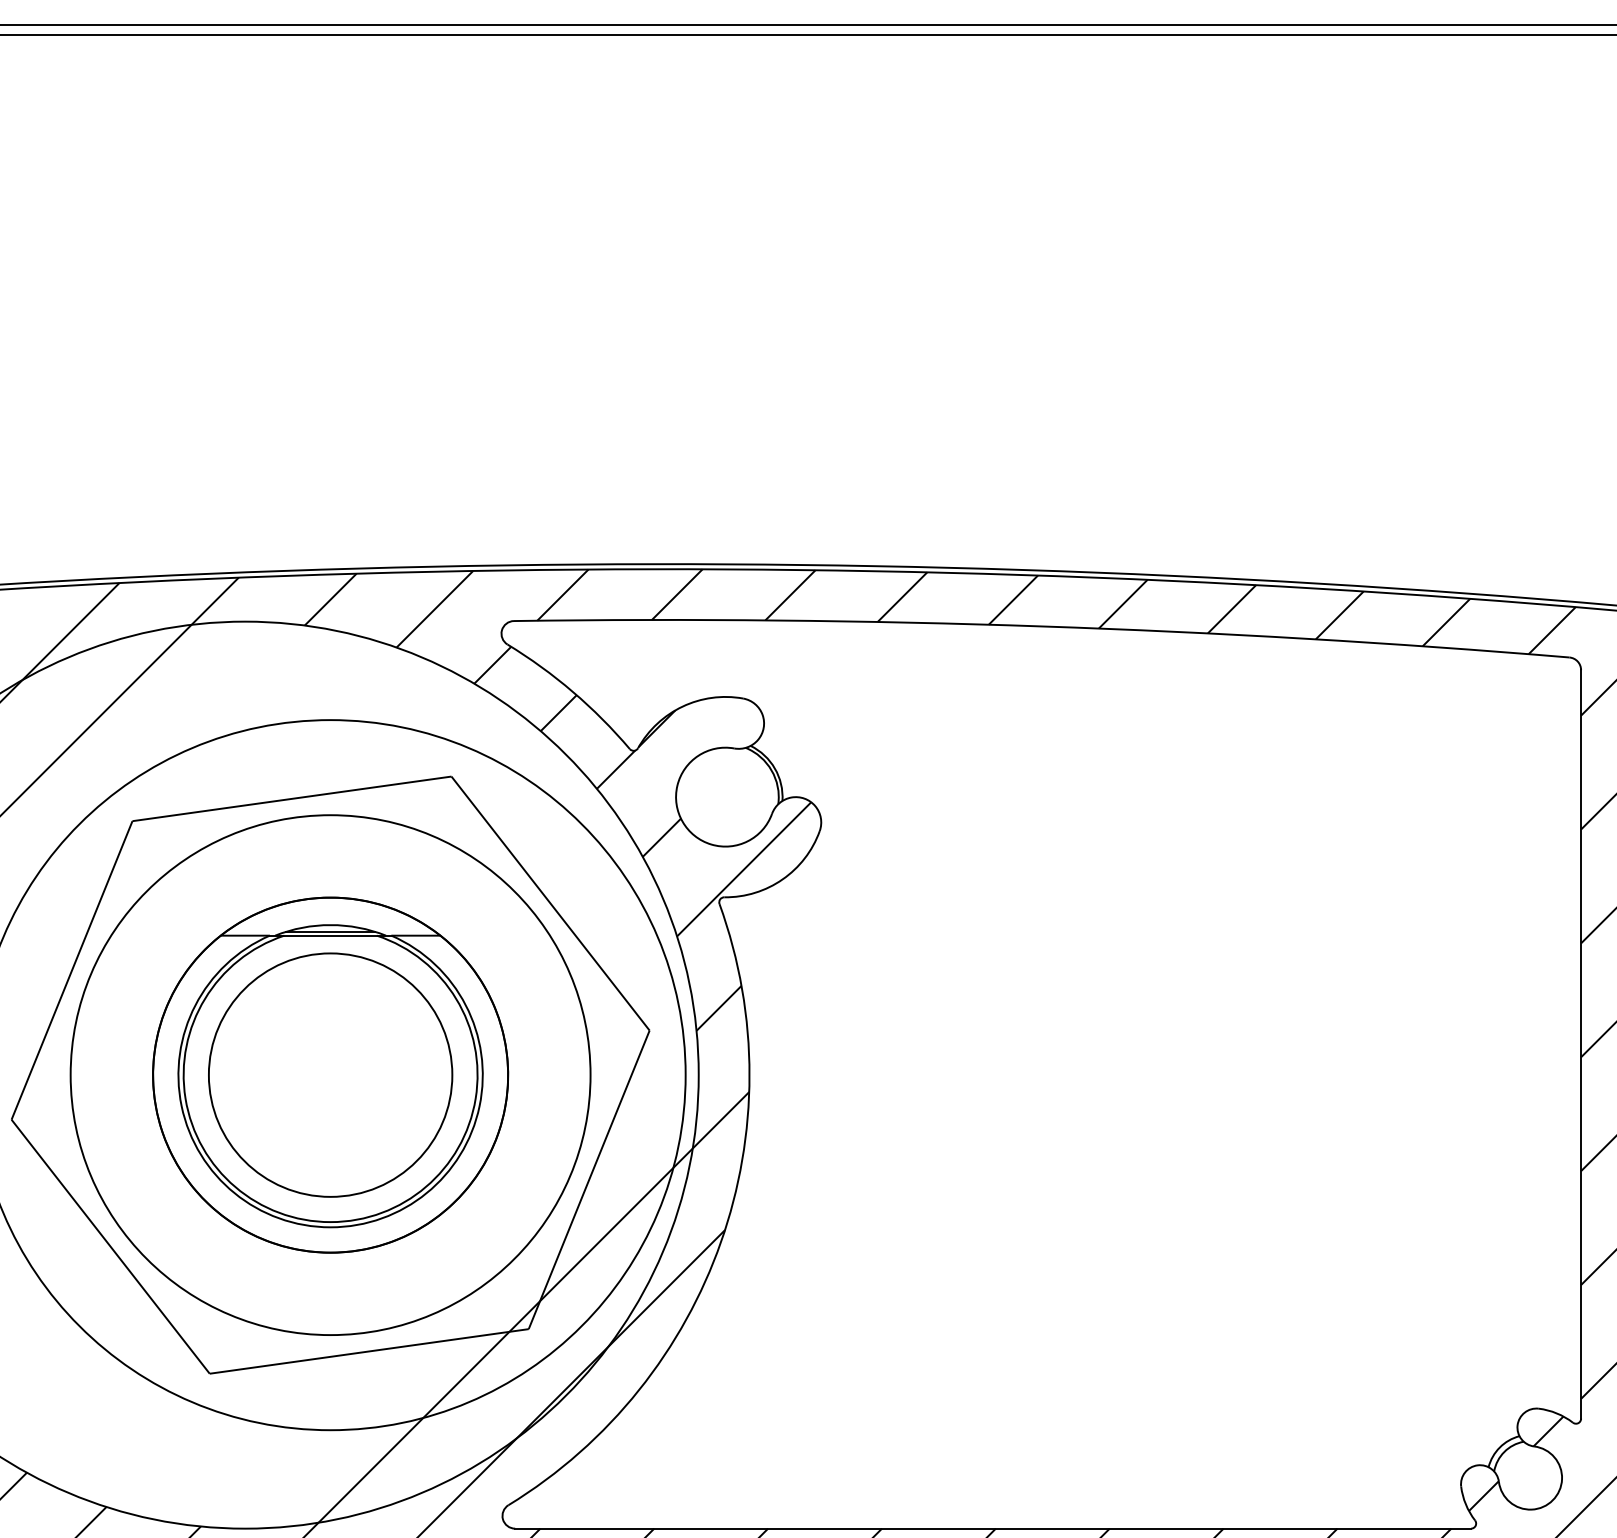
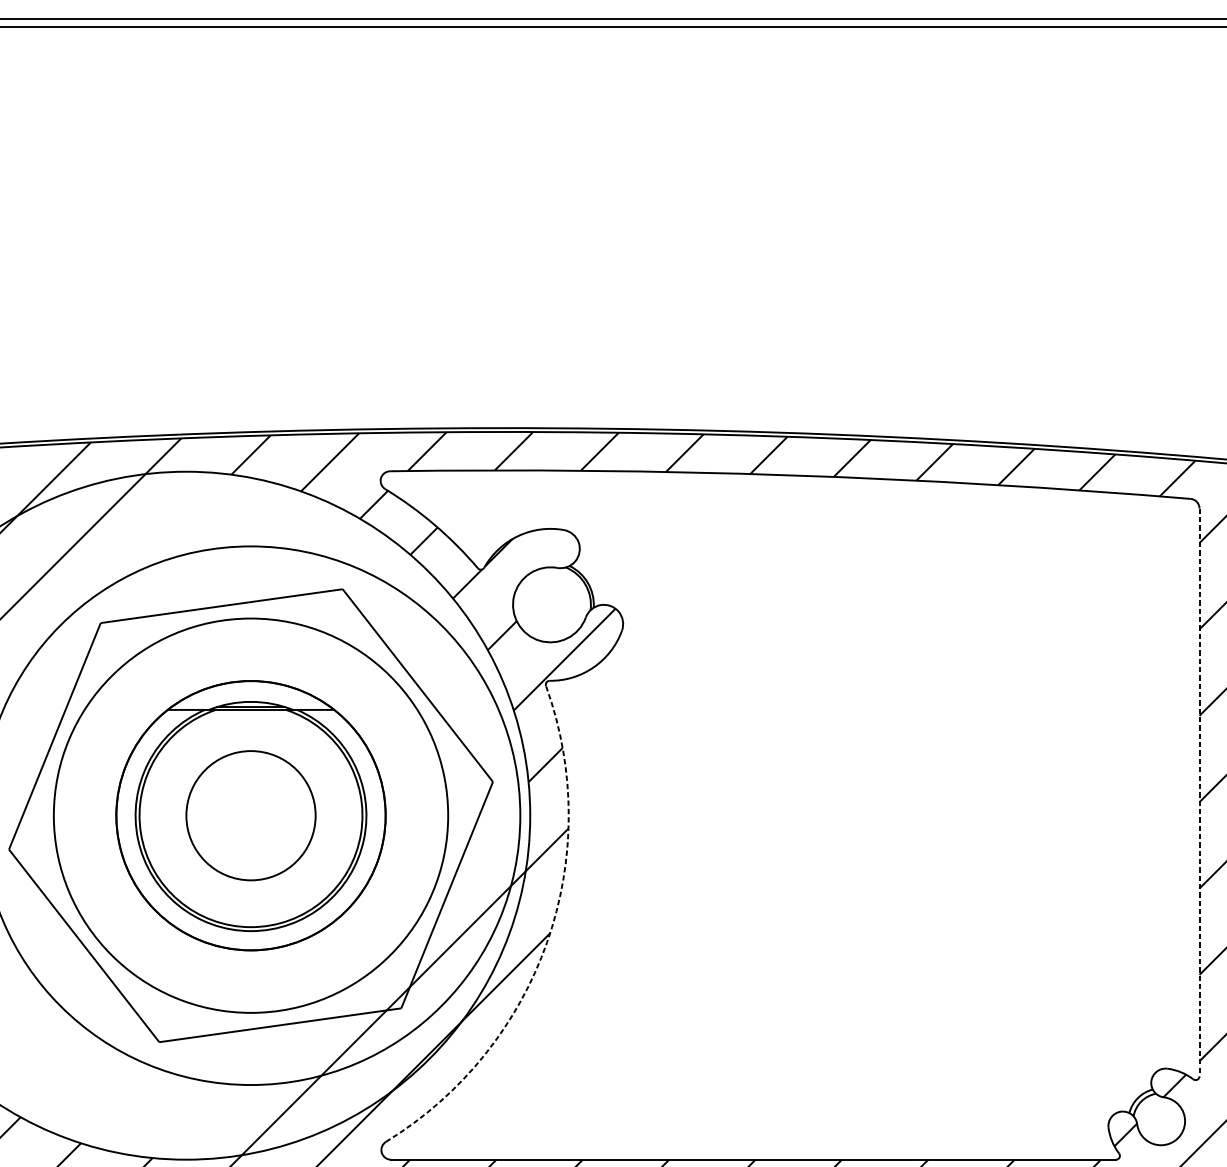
line: (1581, 1044) -> (1199, 792), solid -> dashed
circle: (330, 1074) -> (250, 815), size x0.7
arc: (720, 1242) -> (546, 942), solid -> dashed

